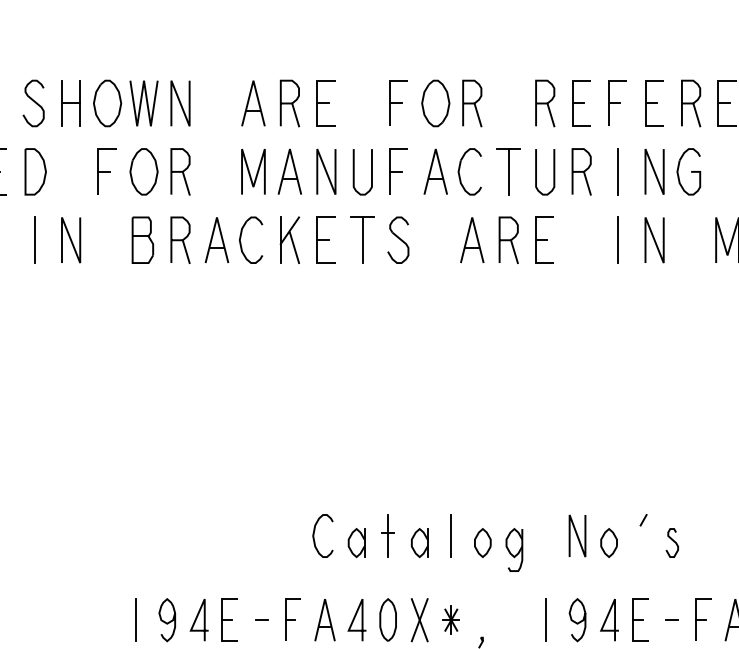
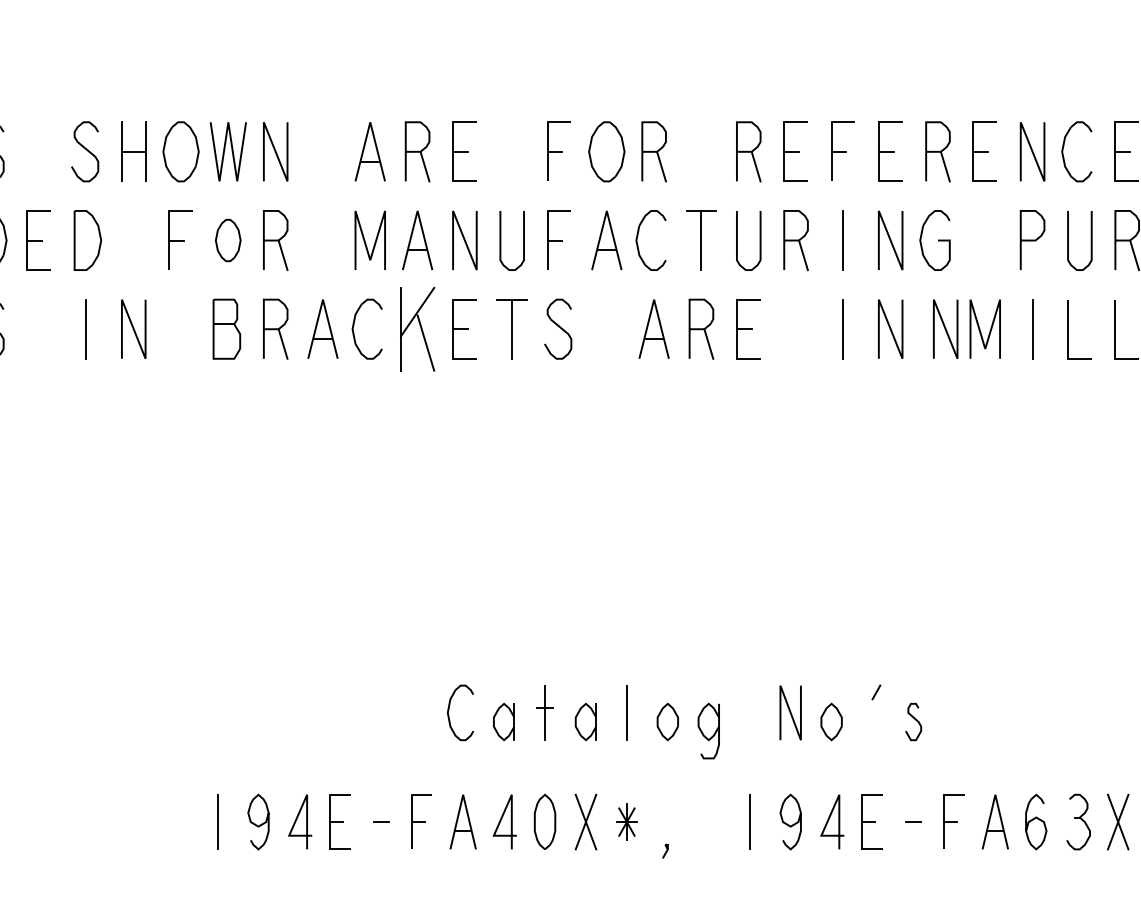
part: (143, 171) -> (227, 240), size x0.7
part: (289, 239) -> (417, 328), size x1.4
line: (696, 239) -> (945, 328), added

